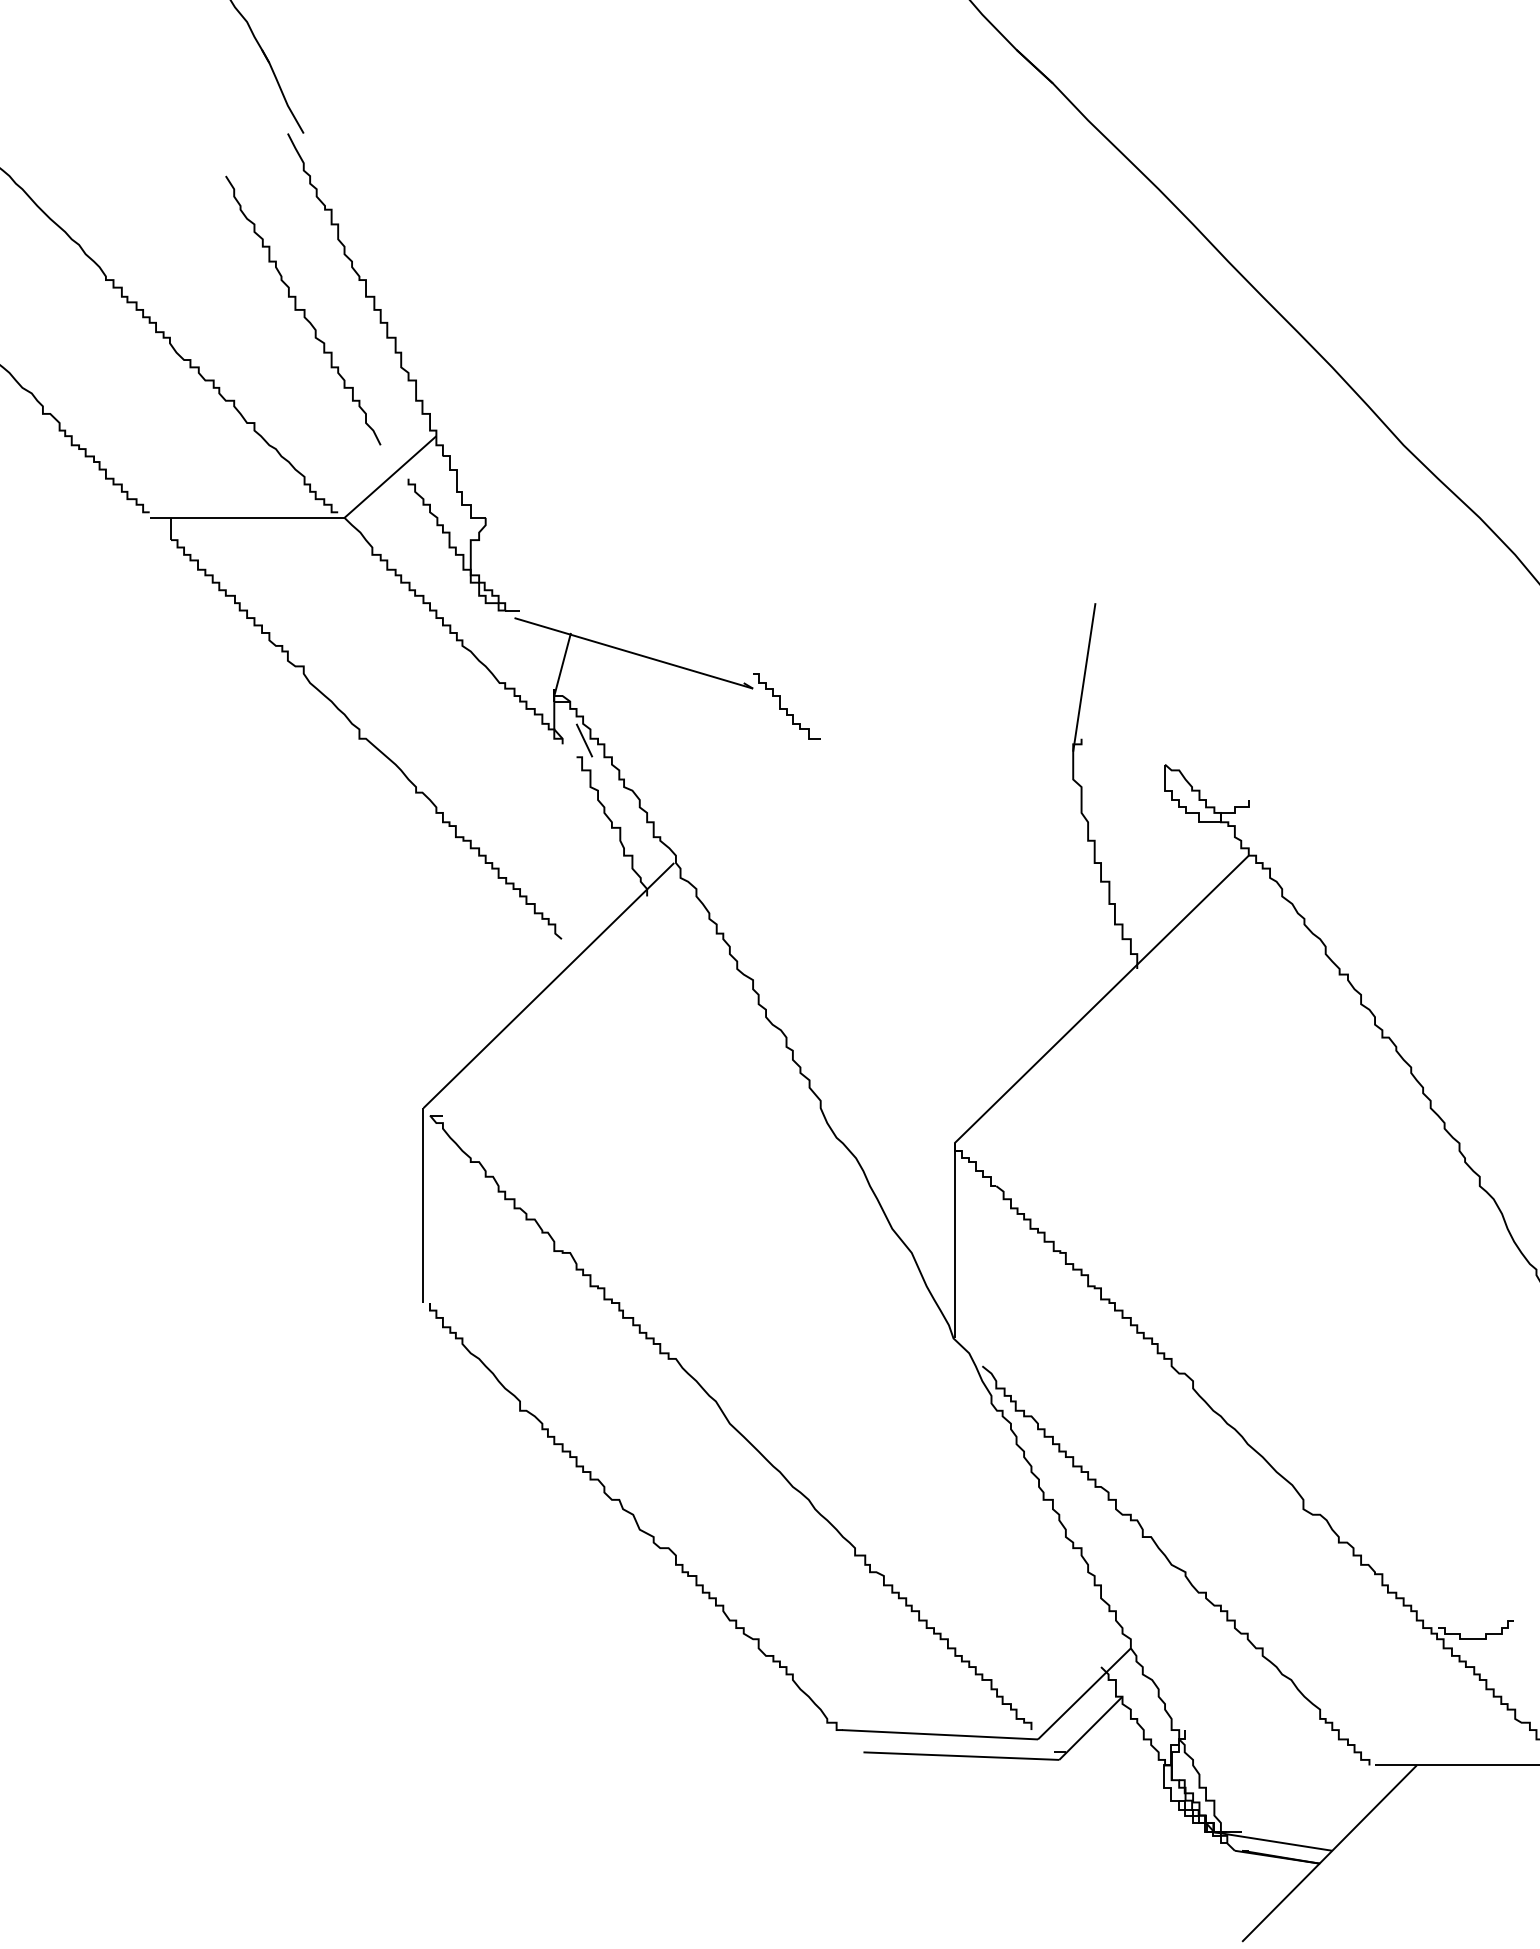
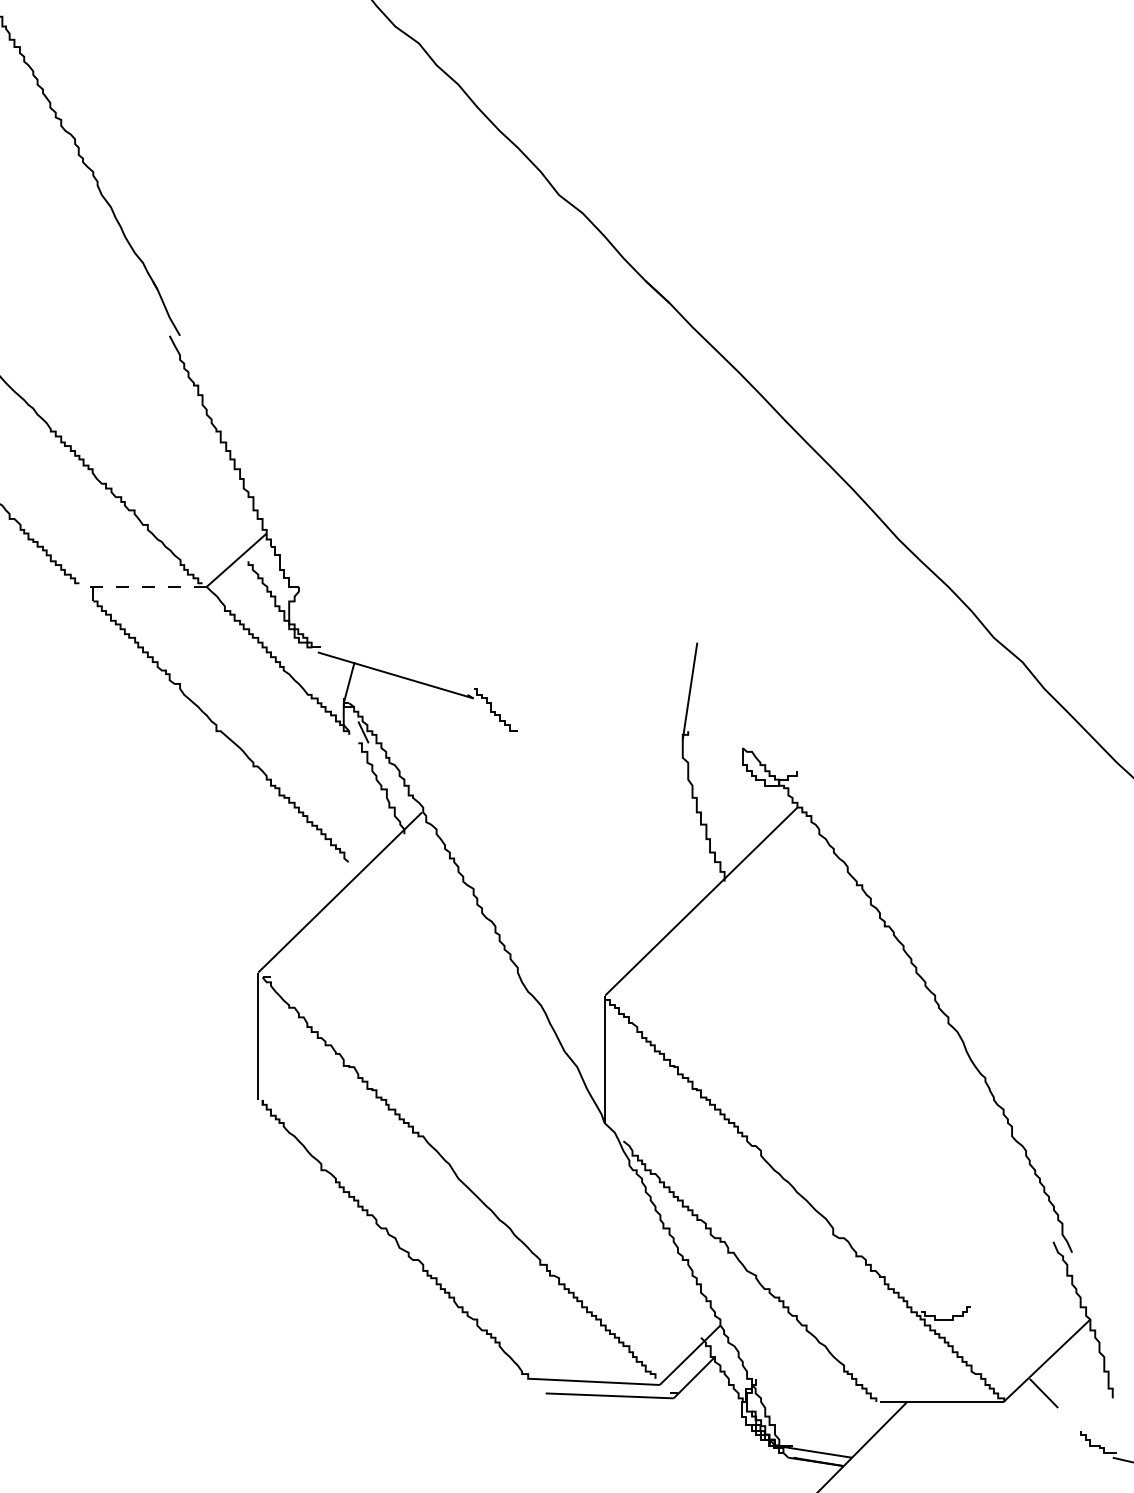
curve: (302, 310) -> (179, 451), removed
line: (247, 517) -> (143, 586), solid -> dashed

